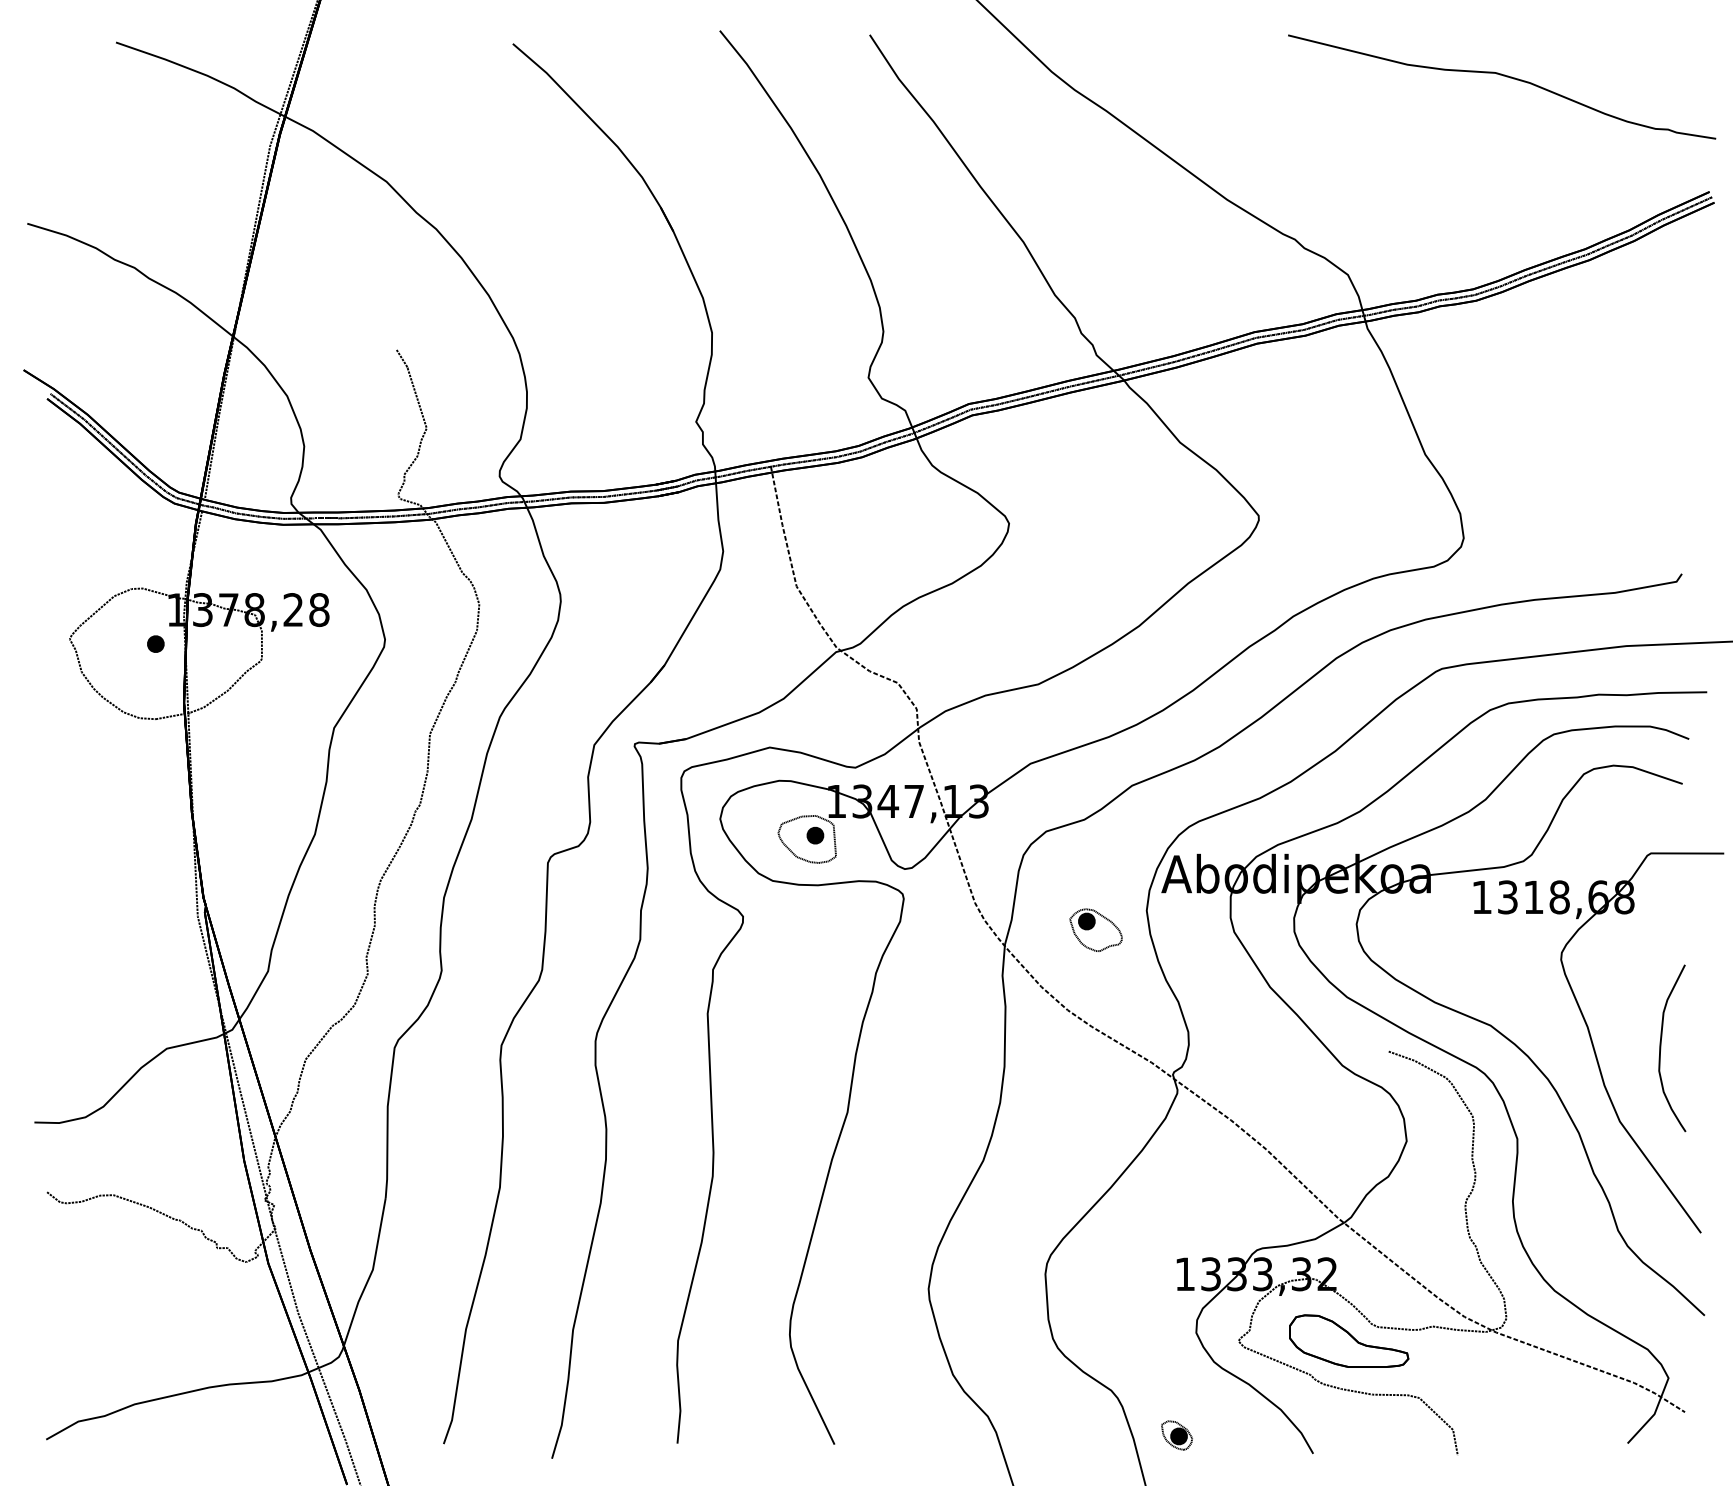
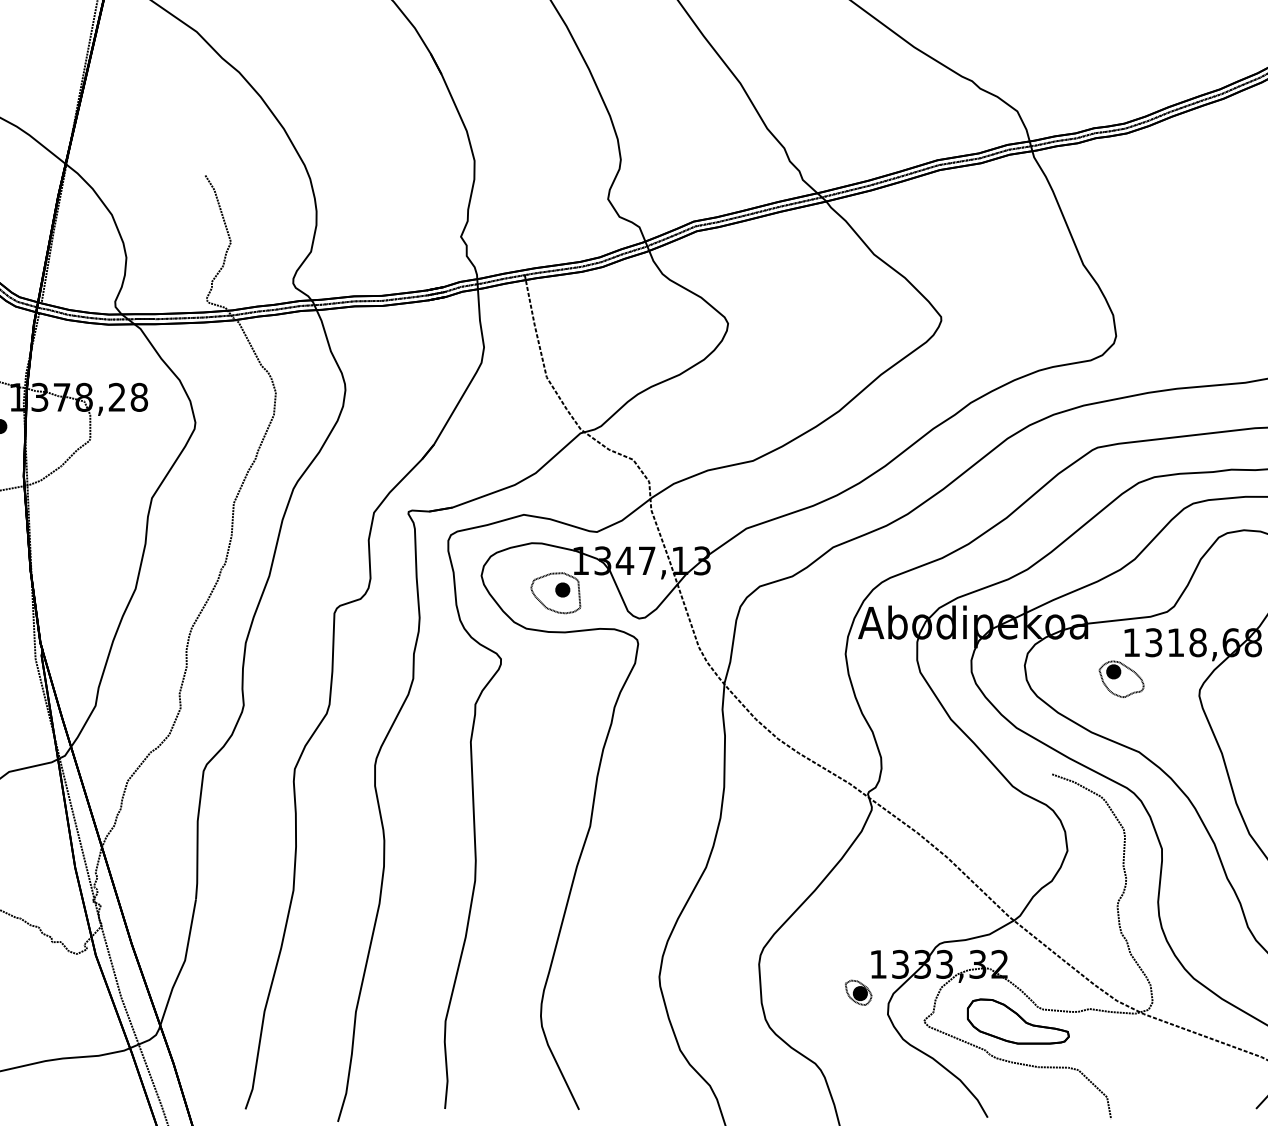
part: (1095, 929) -> (1121, 678), moved
part: (1176, 1435) -> (858, 992), moved

